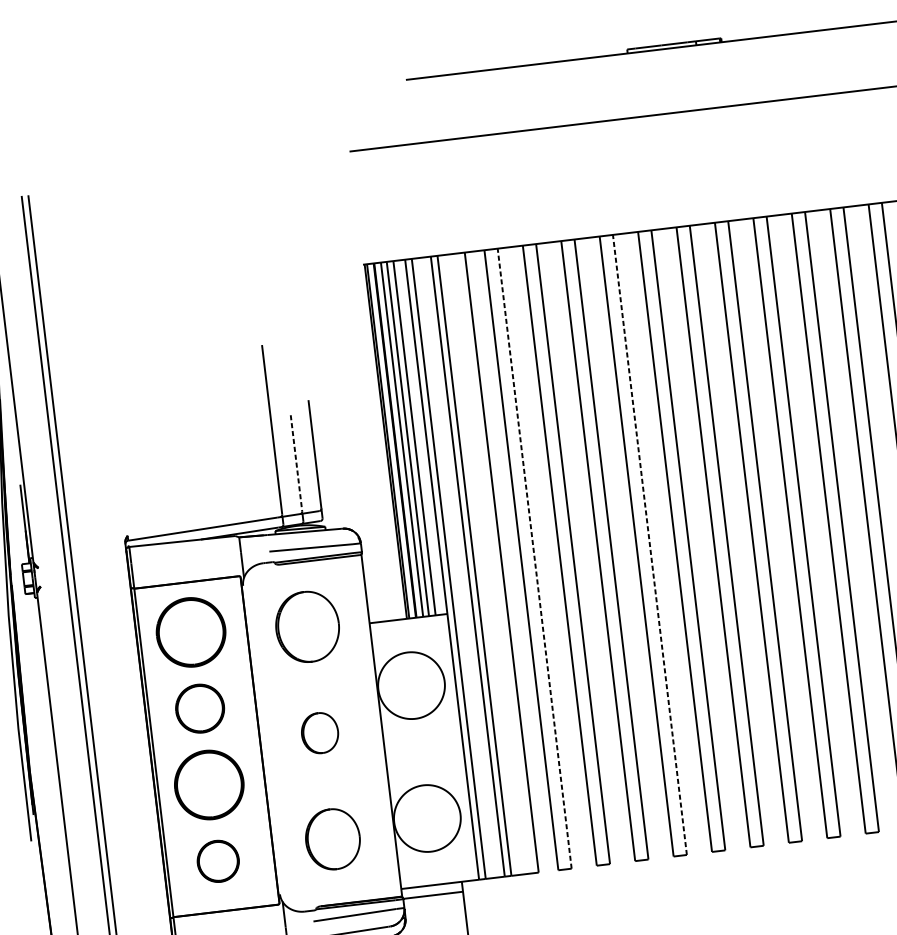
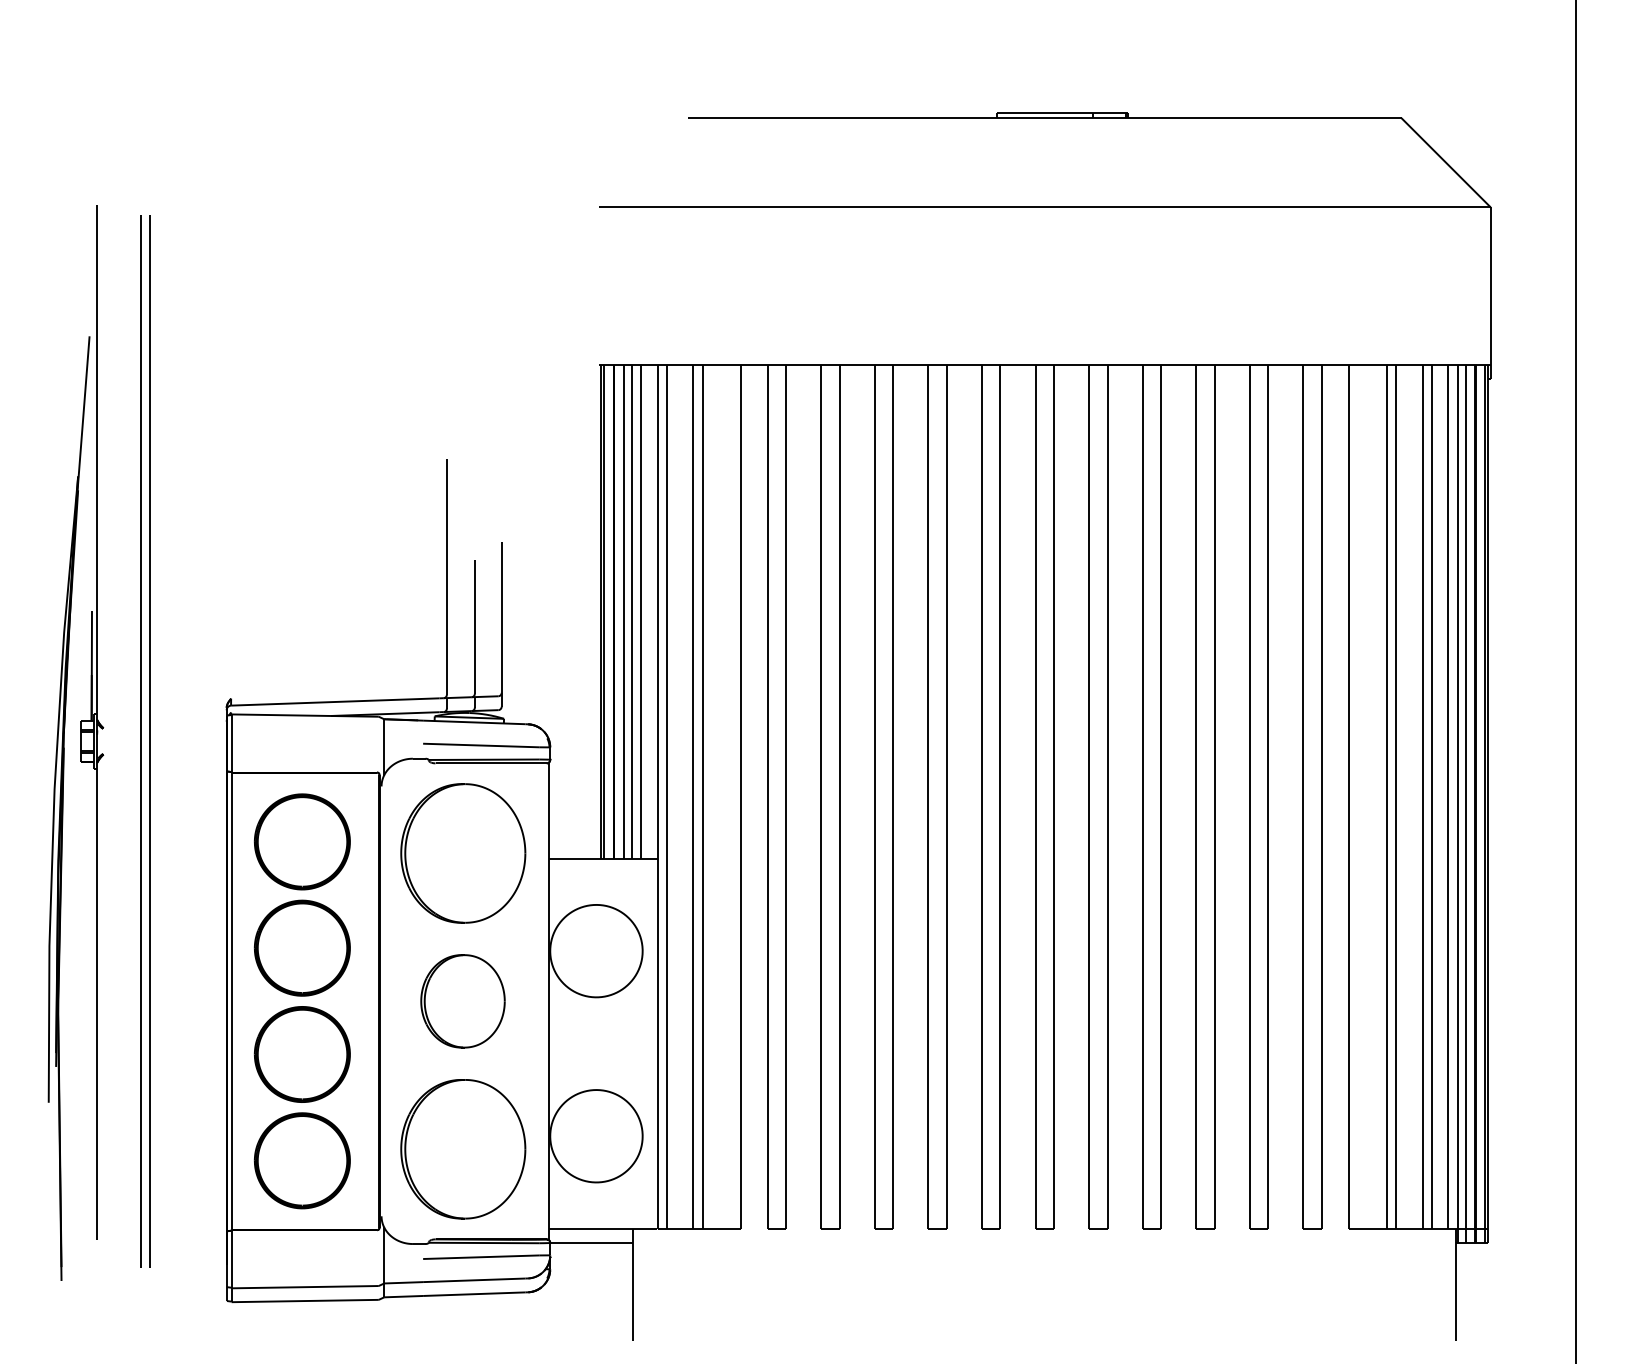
line: (296, 463) -> (474, 626), dashed -> solid
line: (649, 544) -> (946, 796), dashed -> solid
line: (534, 558) -> (786, 796), dashed -> solid
part: (307, 626) -> (463, 853), size x1.43
part: (199, 708) -> (301, 947), size x1.43
part: (319, 733) -> (462, 1001), size x1.67
part: (333, 839) -> (463, 1149), size x1.67
part: (217, 861) -> (301, 1160), size x1.67

